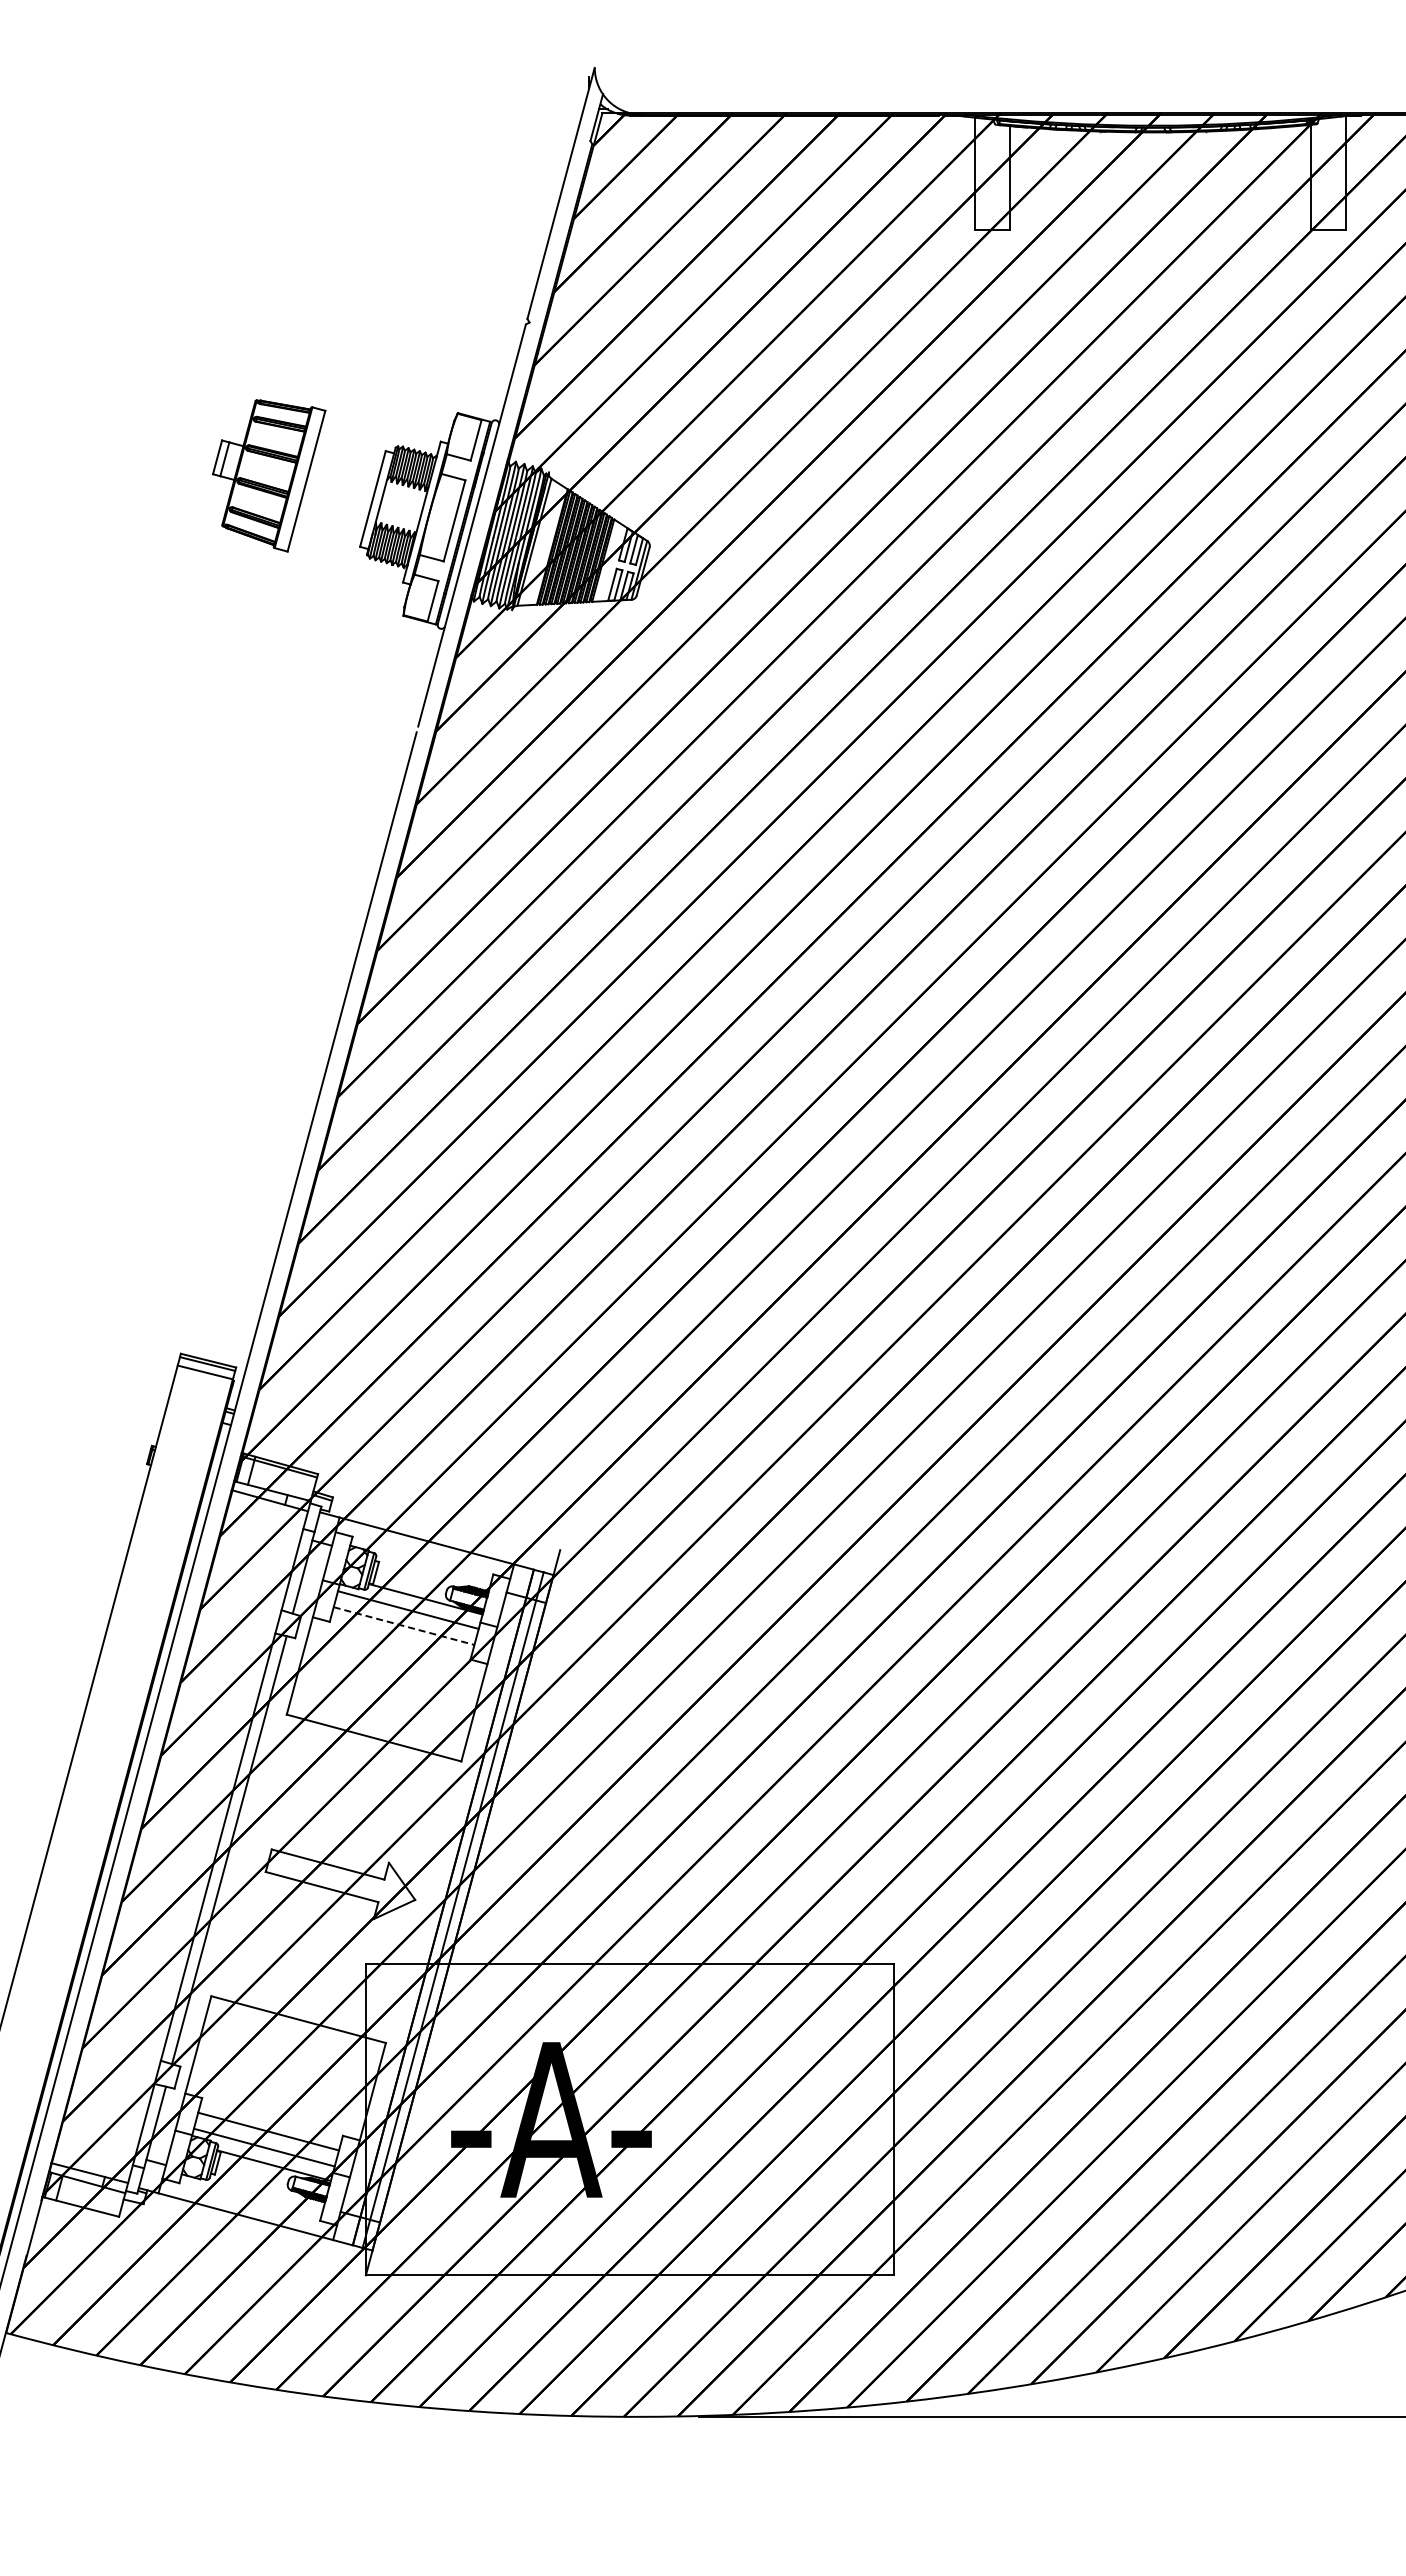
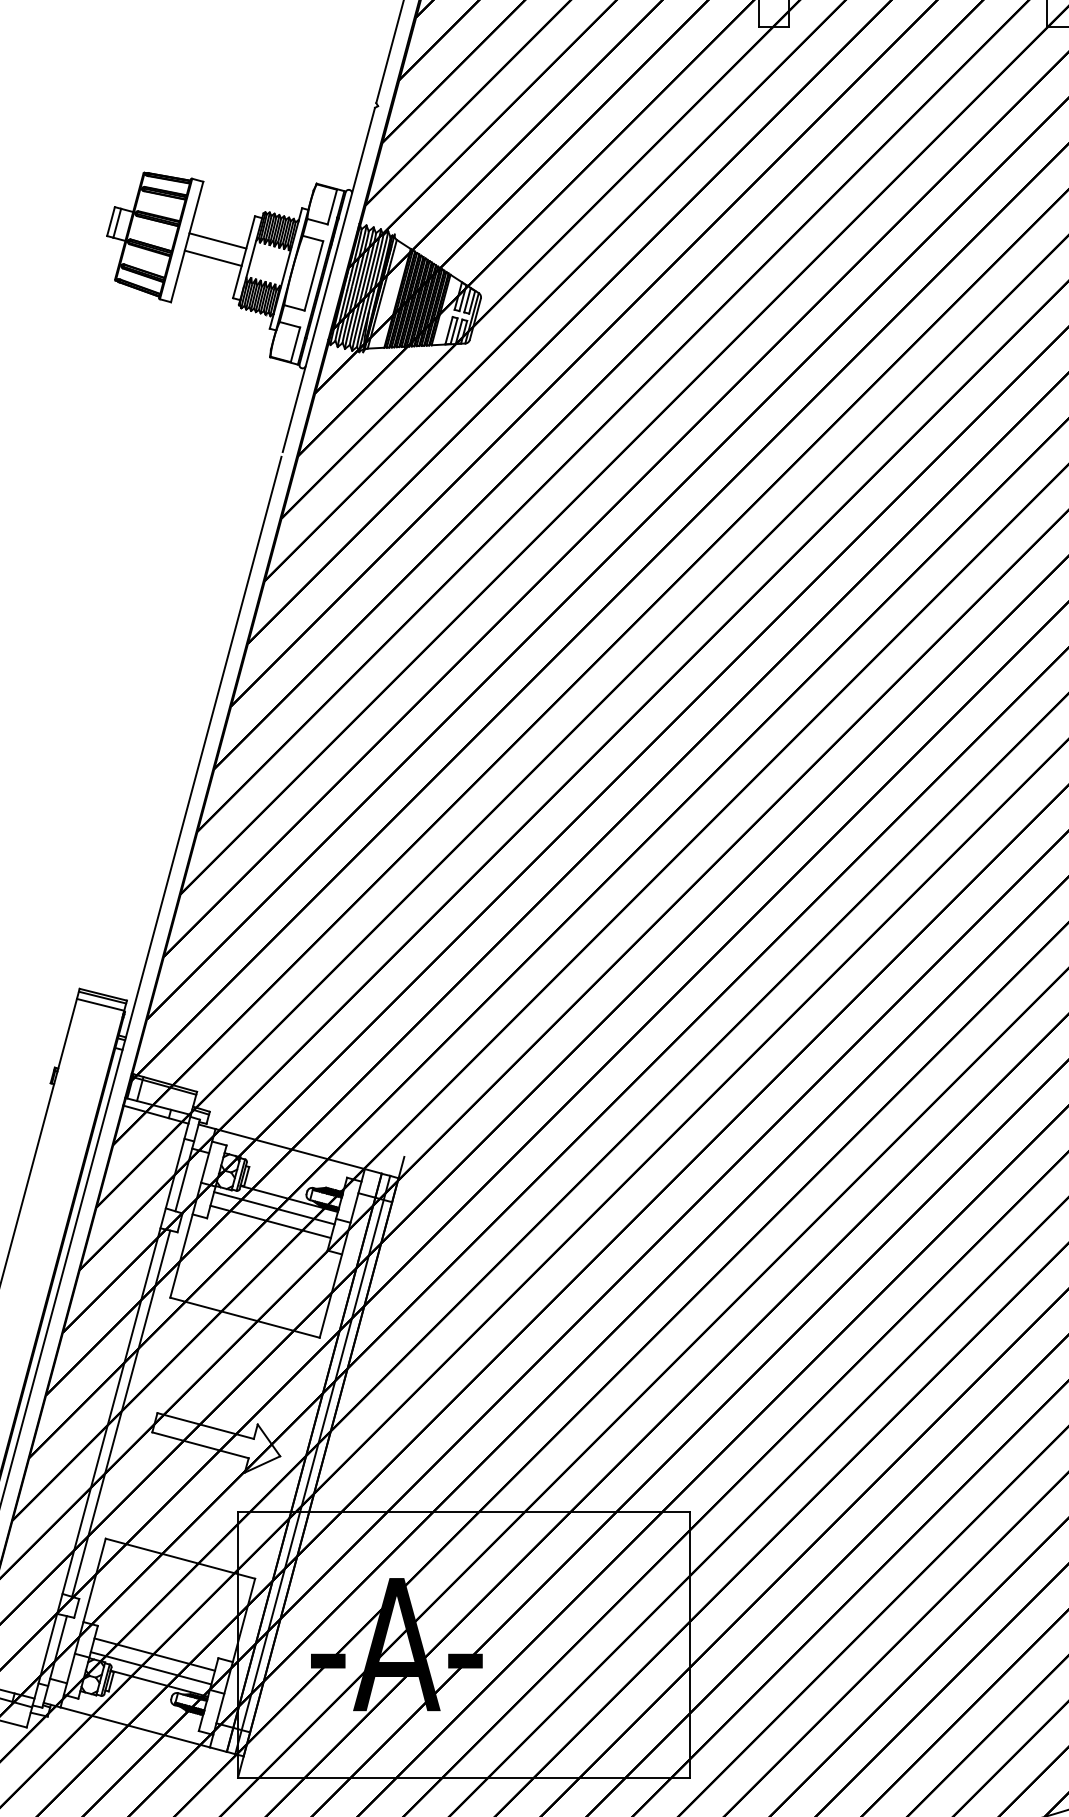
line: (342, 479) -> (217, 240), added
line: (336, 500) -> (212, 258), added
line: (404, 1626) -> (271, 1222), dashed -> solid

